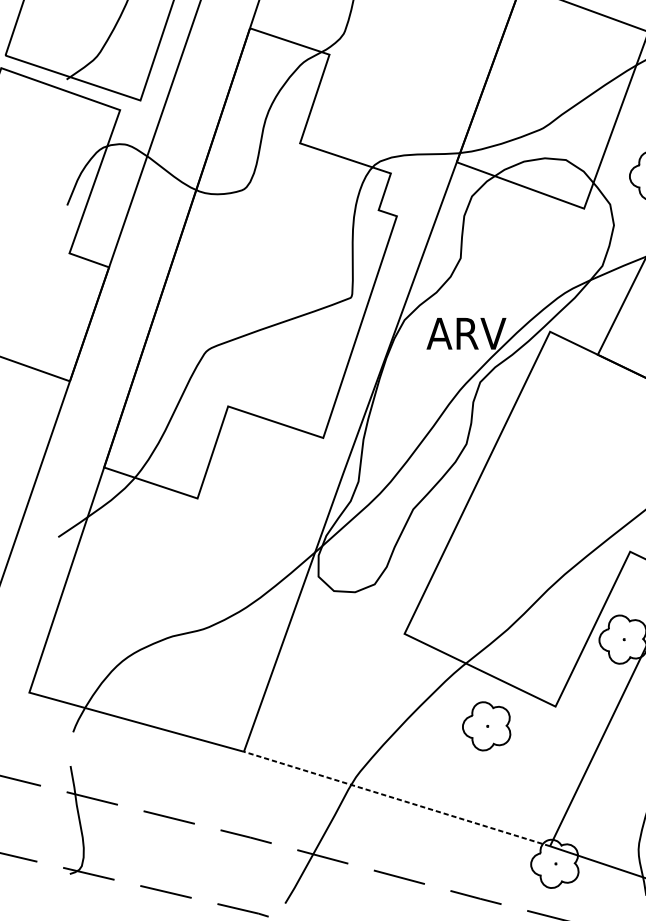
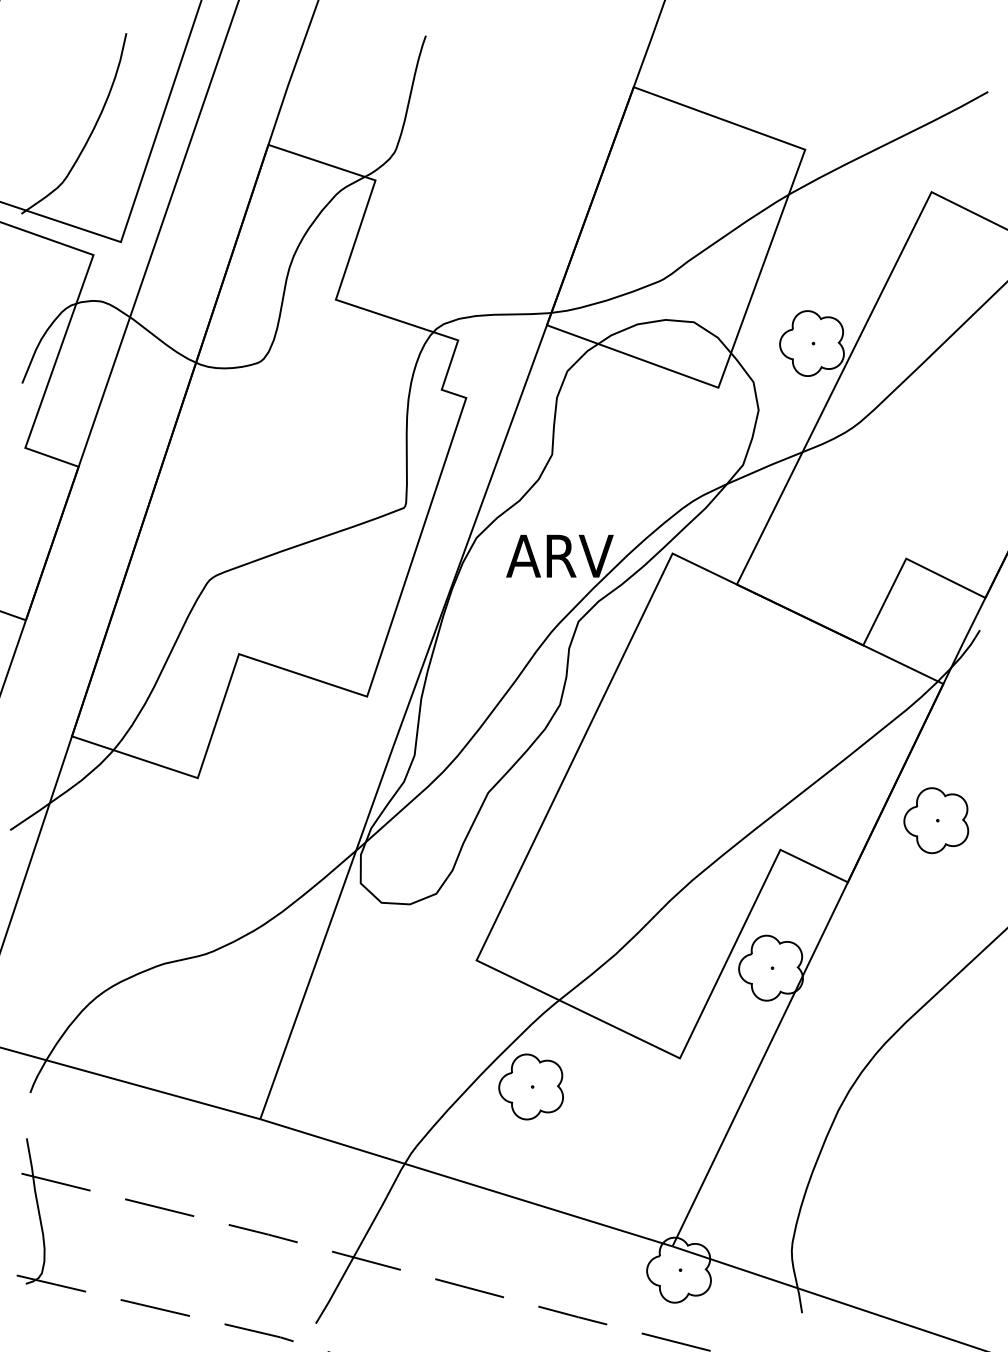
part: (486, 726) -> (530, 1086), moved
line: (397, 798) -> (466, 1182), dashed -> solid

